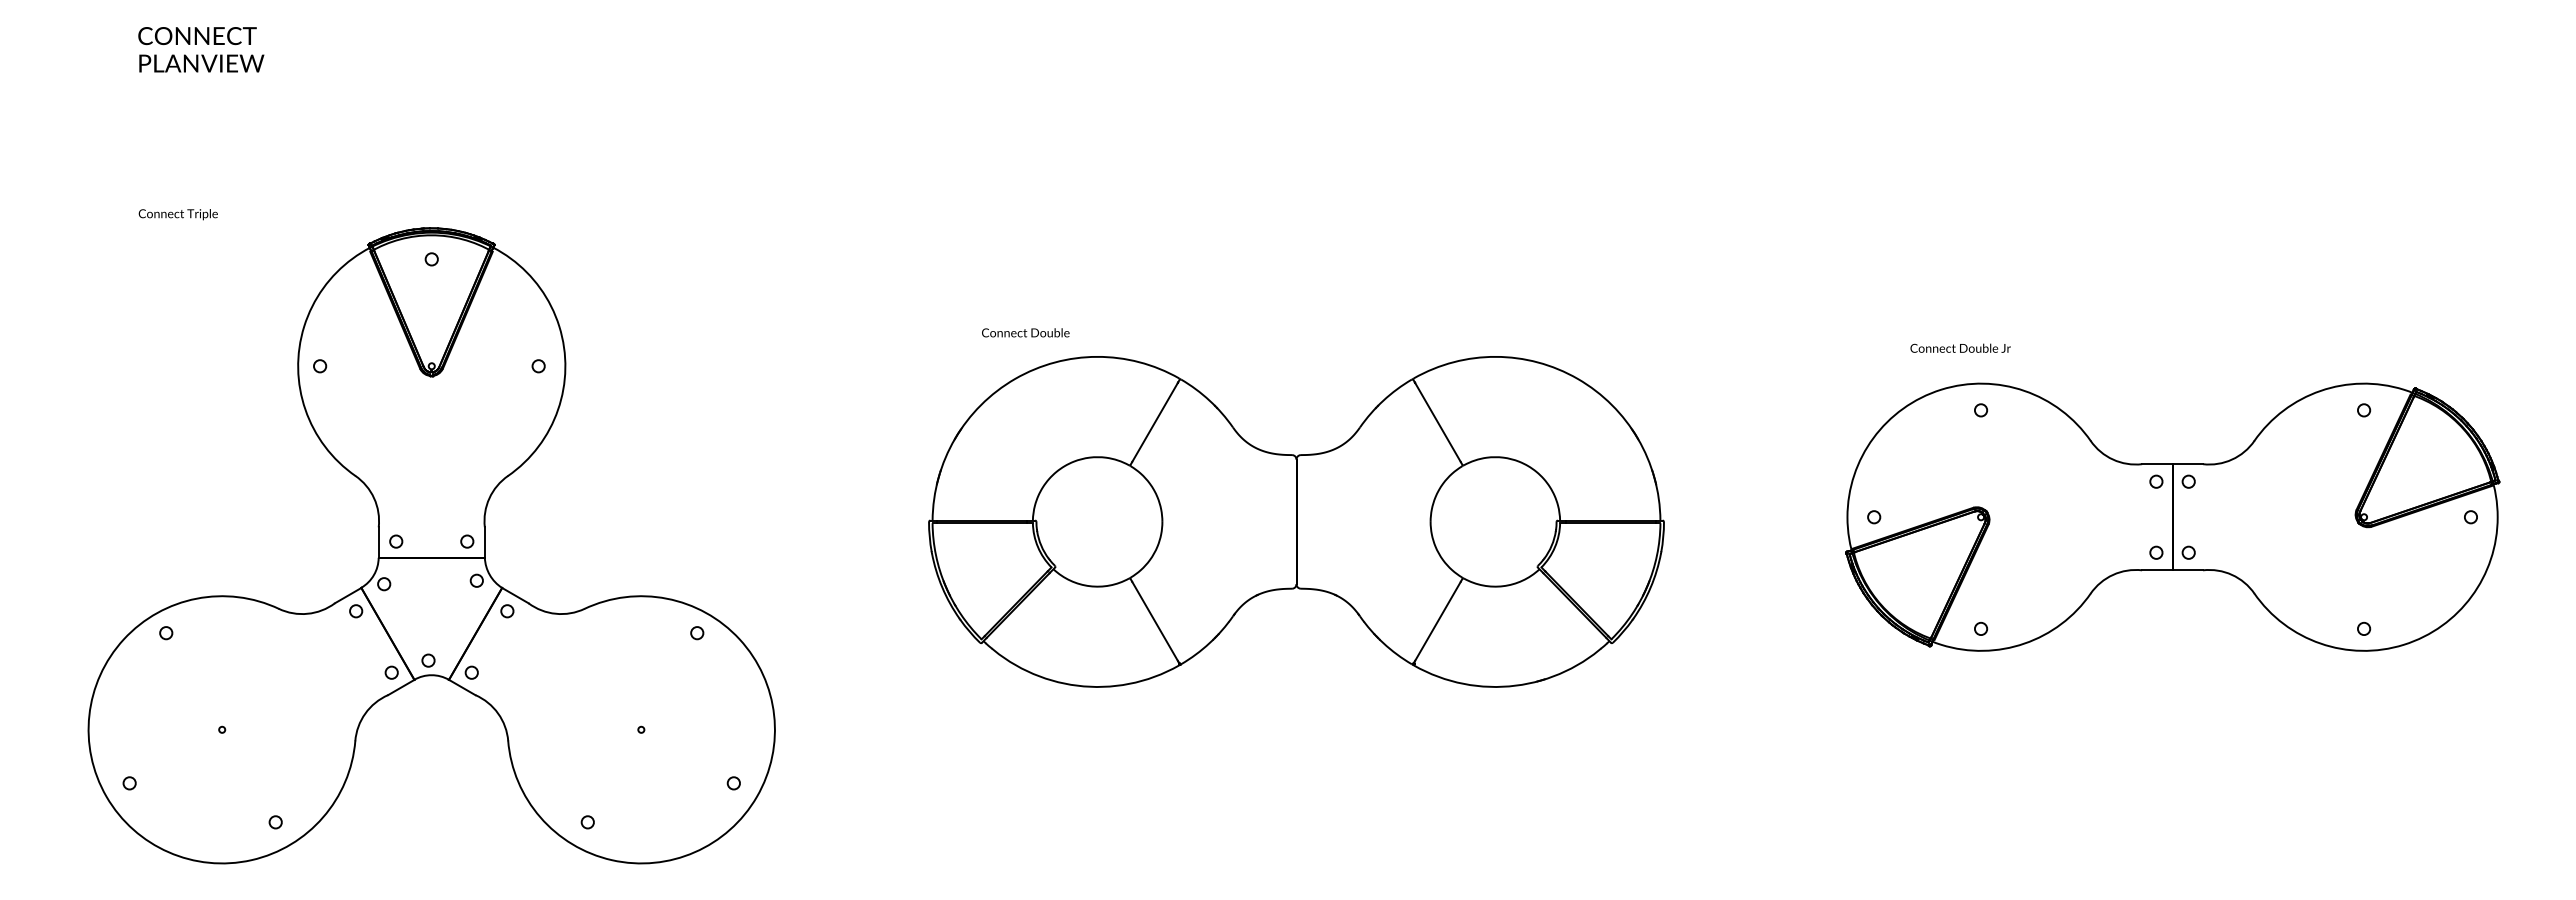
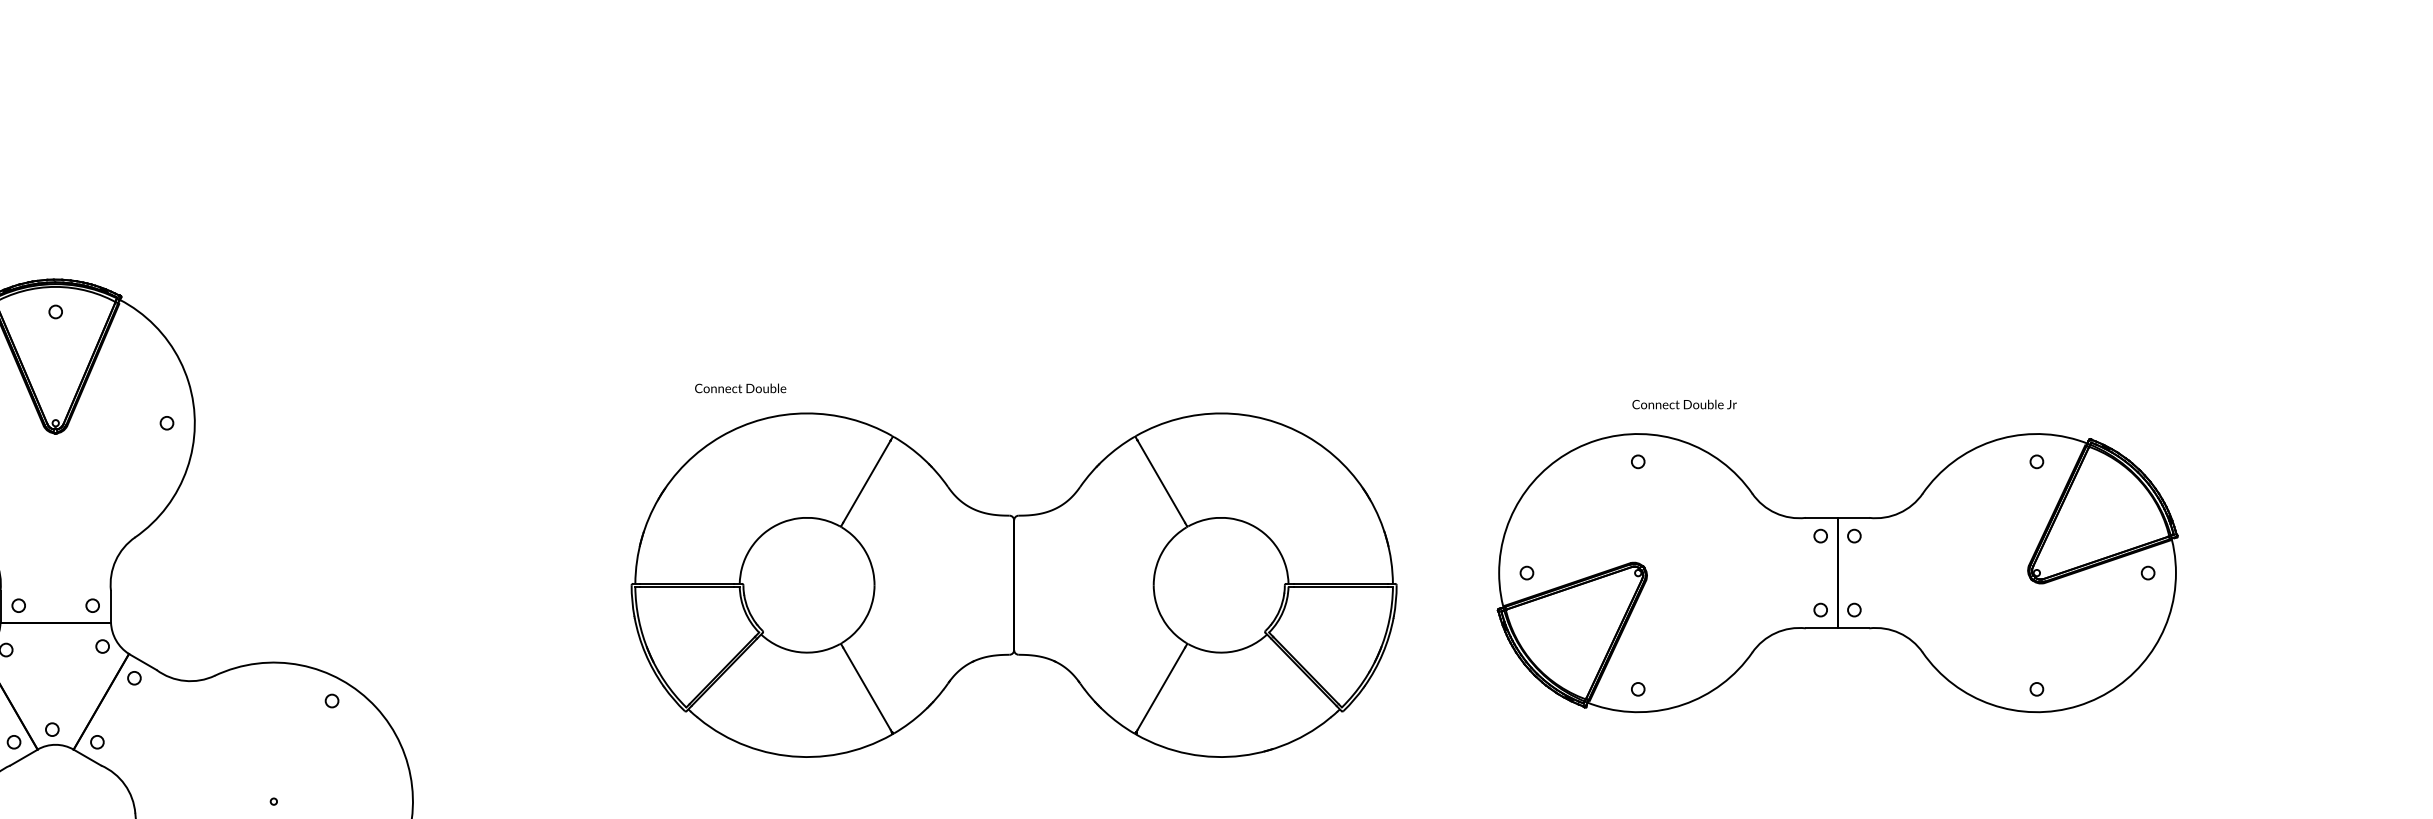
text: (1025, 332) -> (740, 388), moved
text: (1960, 347) -> (1684, 403), moved
part: (2172, 516) -> (1837, 572), moved
part: (1296, 521) -> (1014, 584), moved

